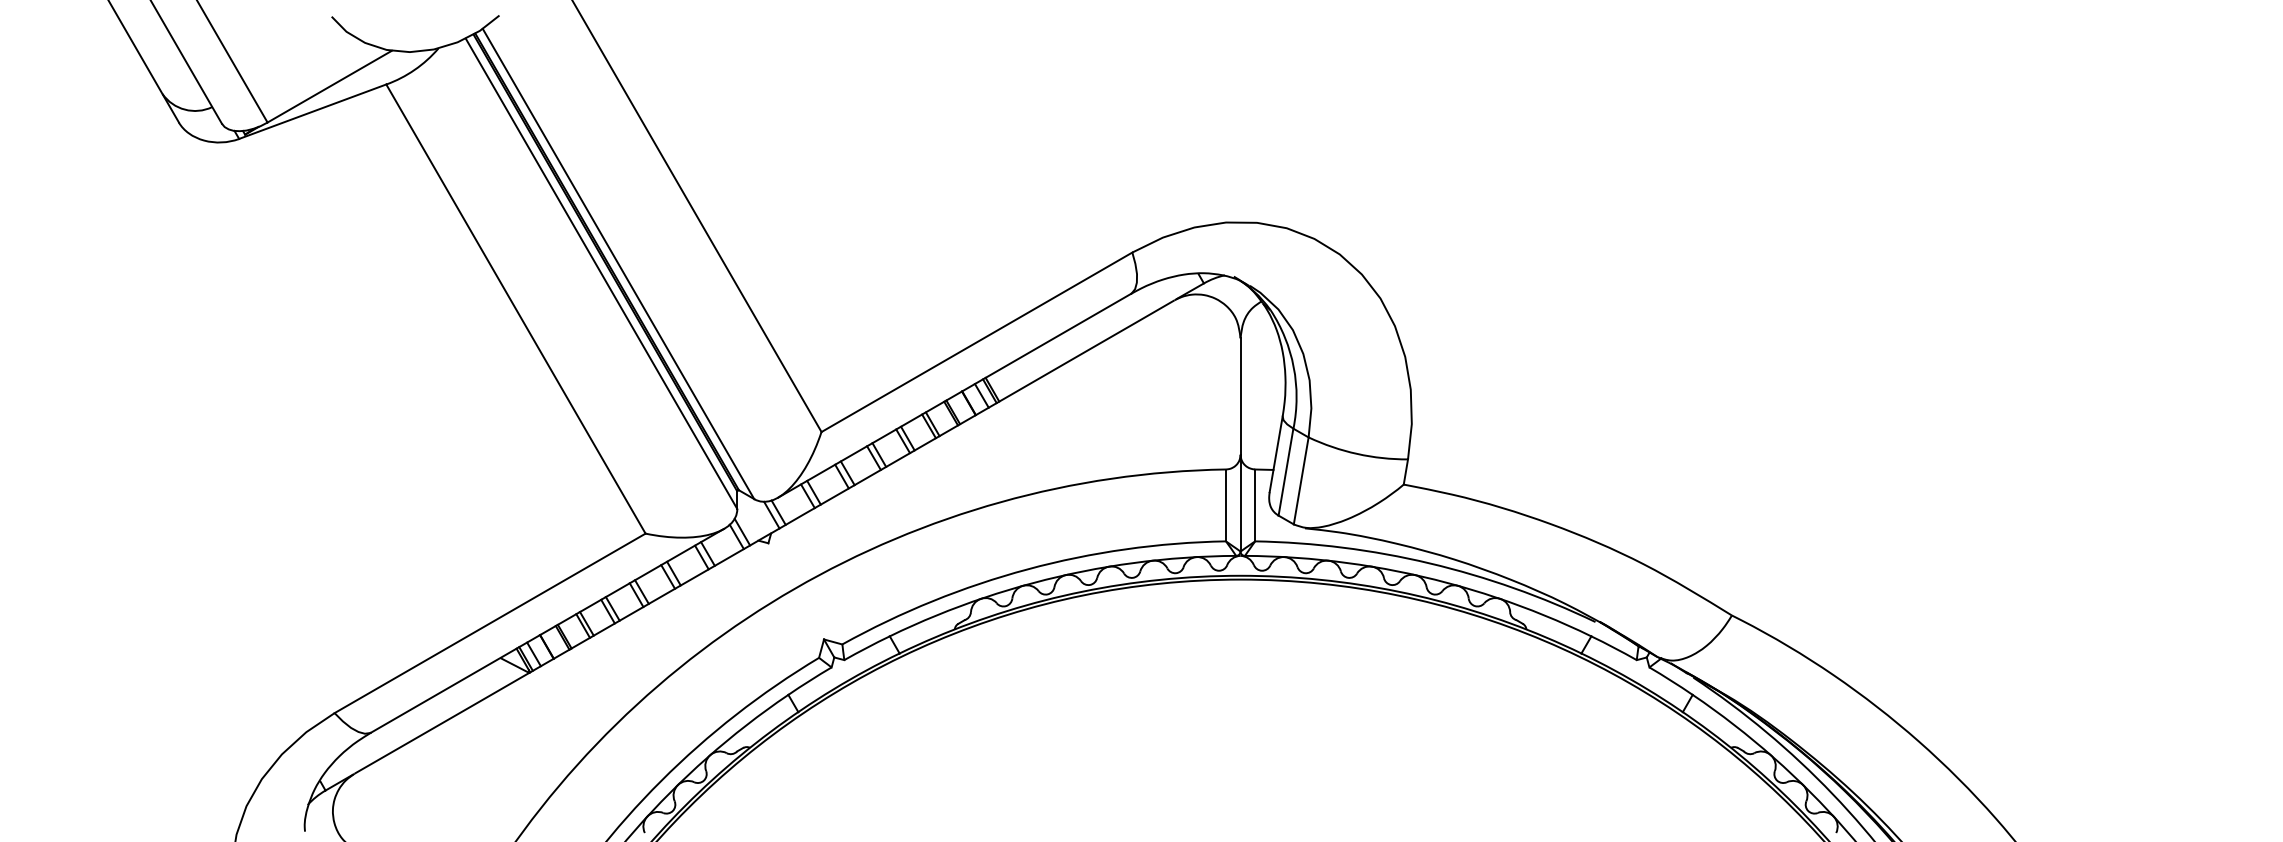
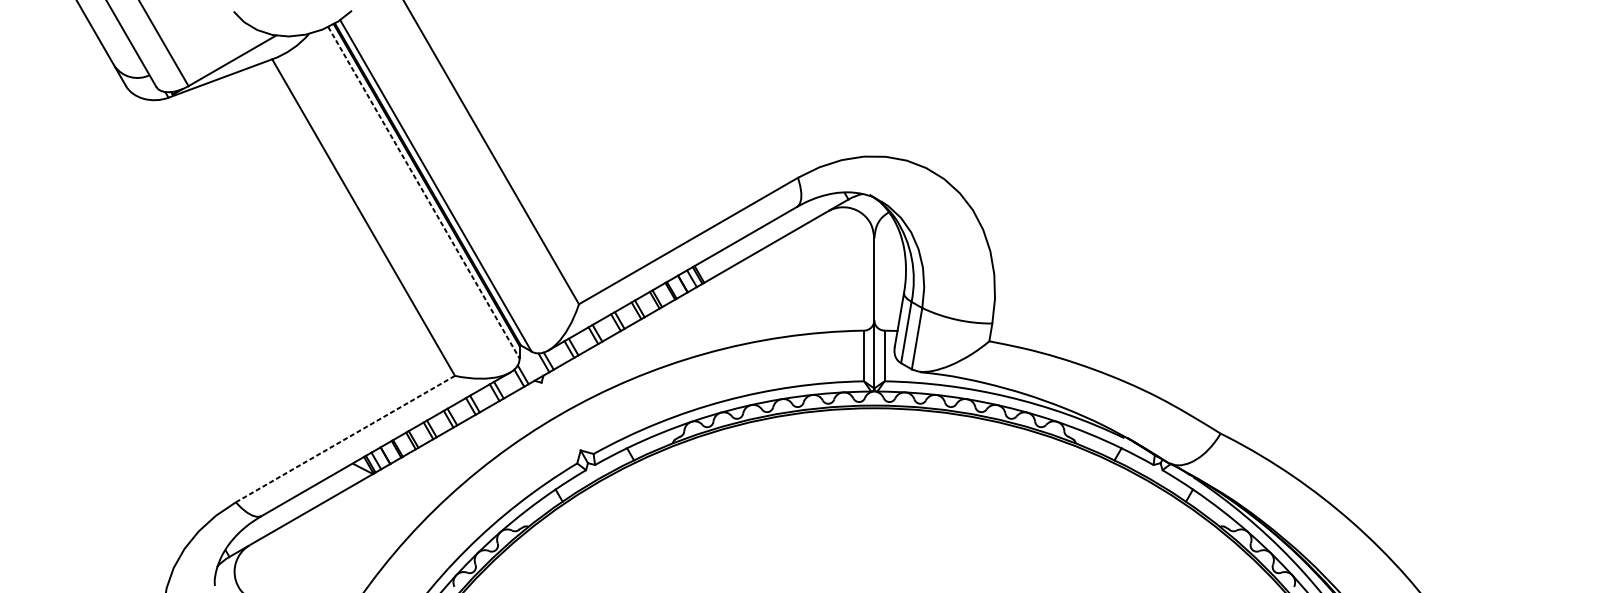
line: (601, 274) -> (423, 193), solid -> dashed
line: (490, 623) -> (345, 439), solid -> dashed

